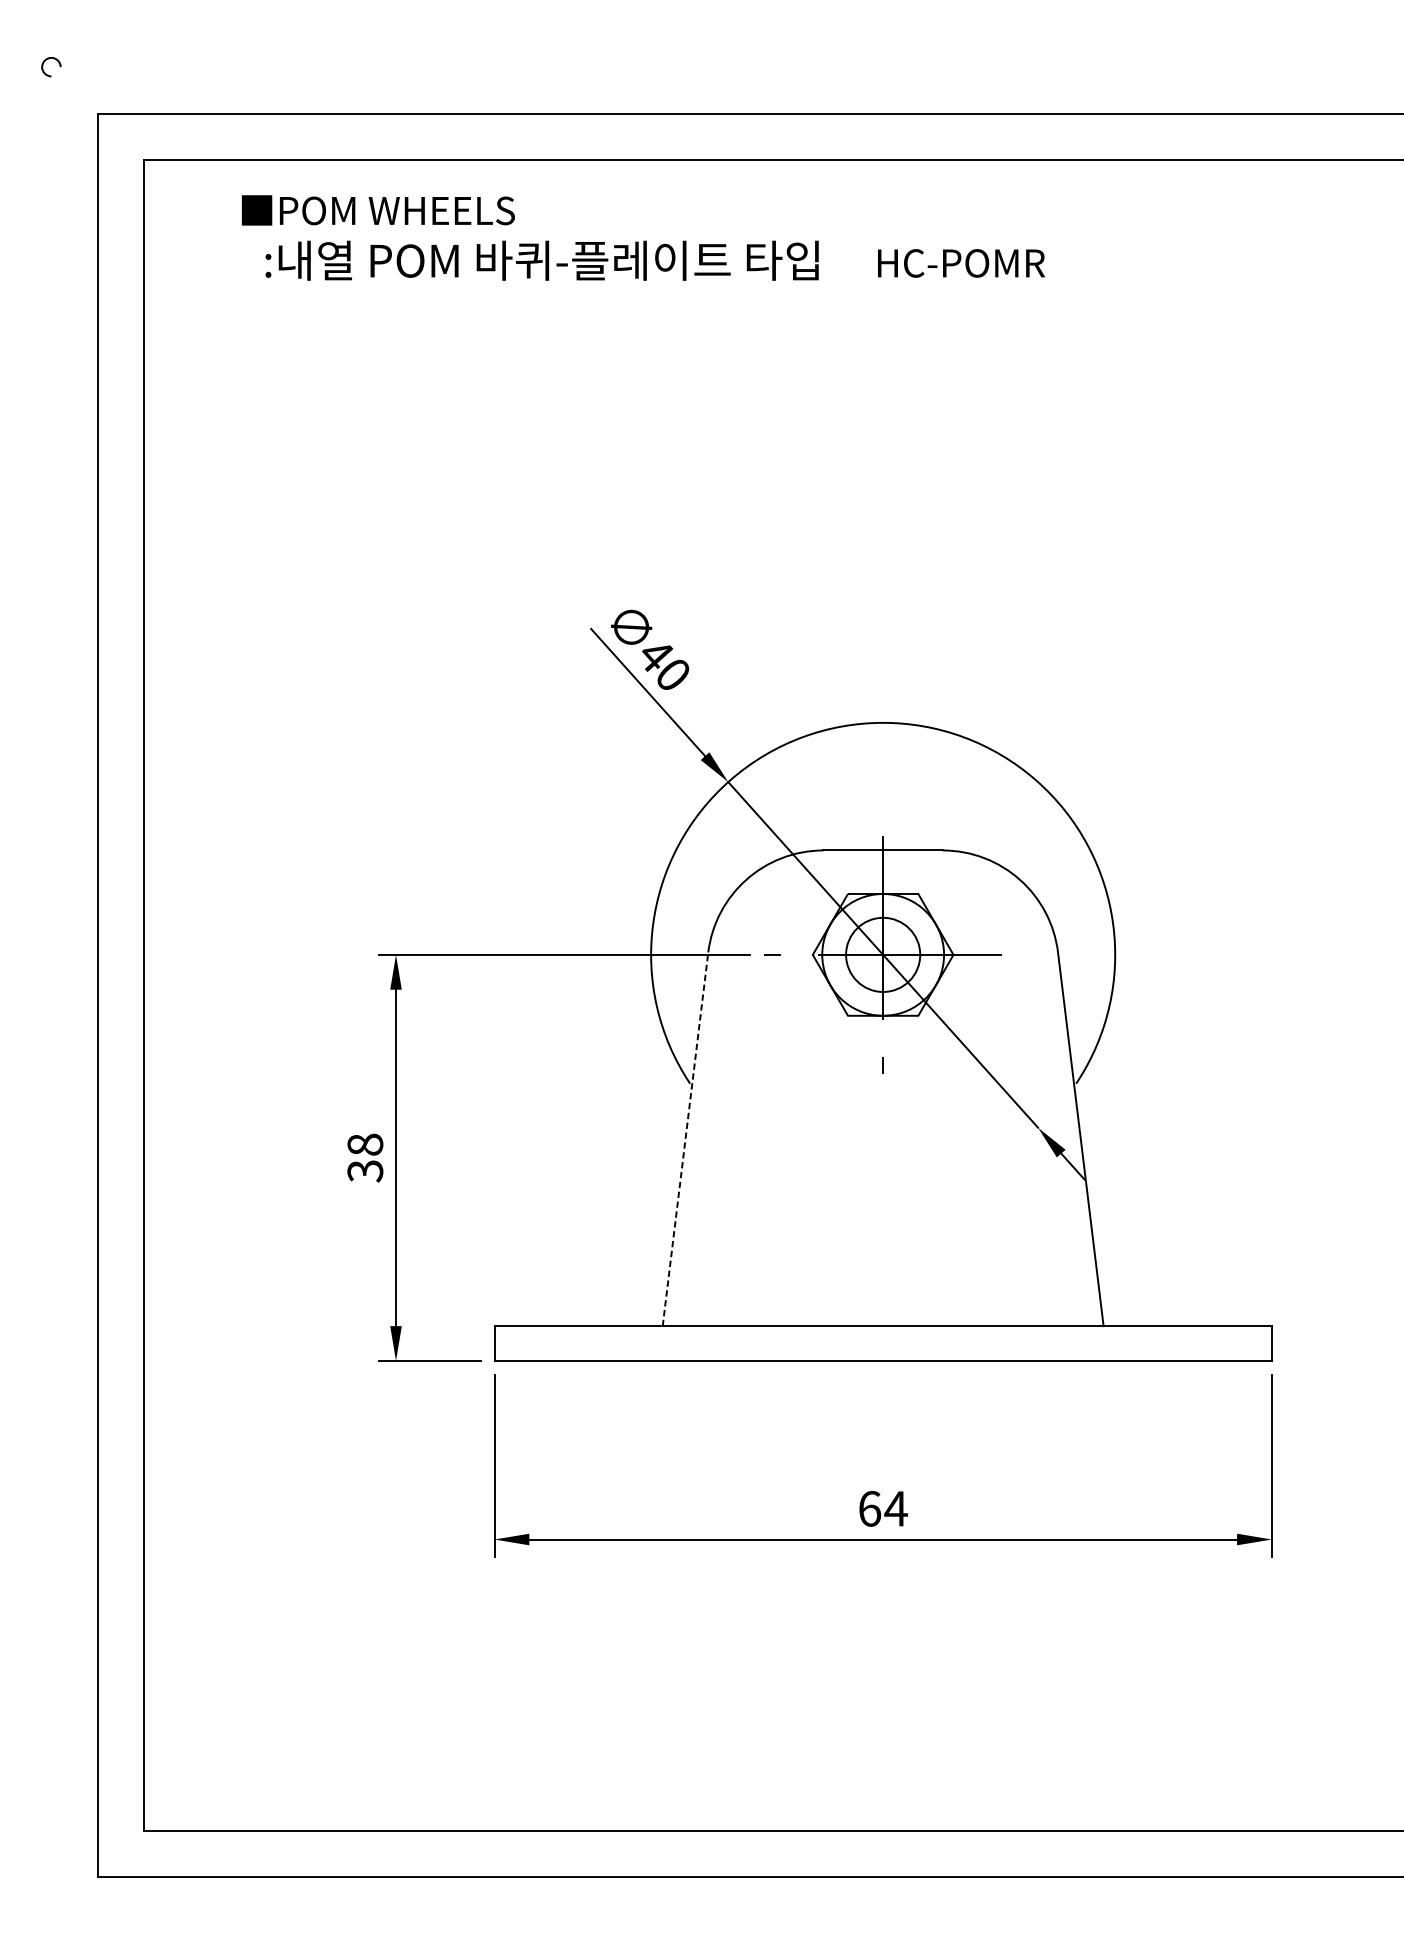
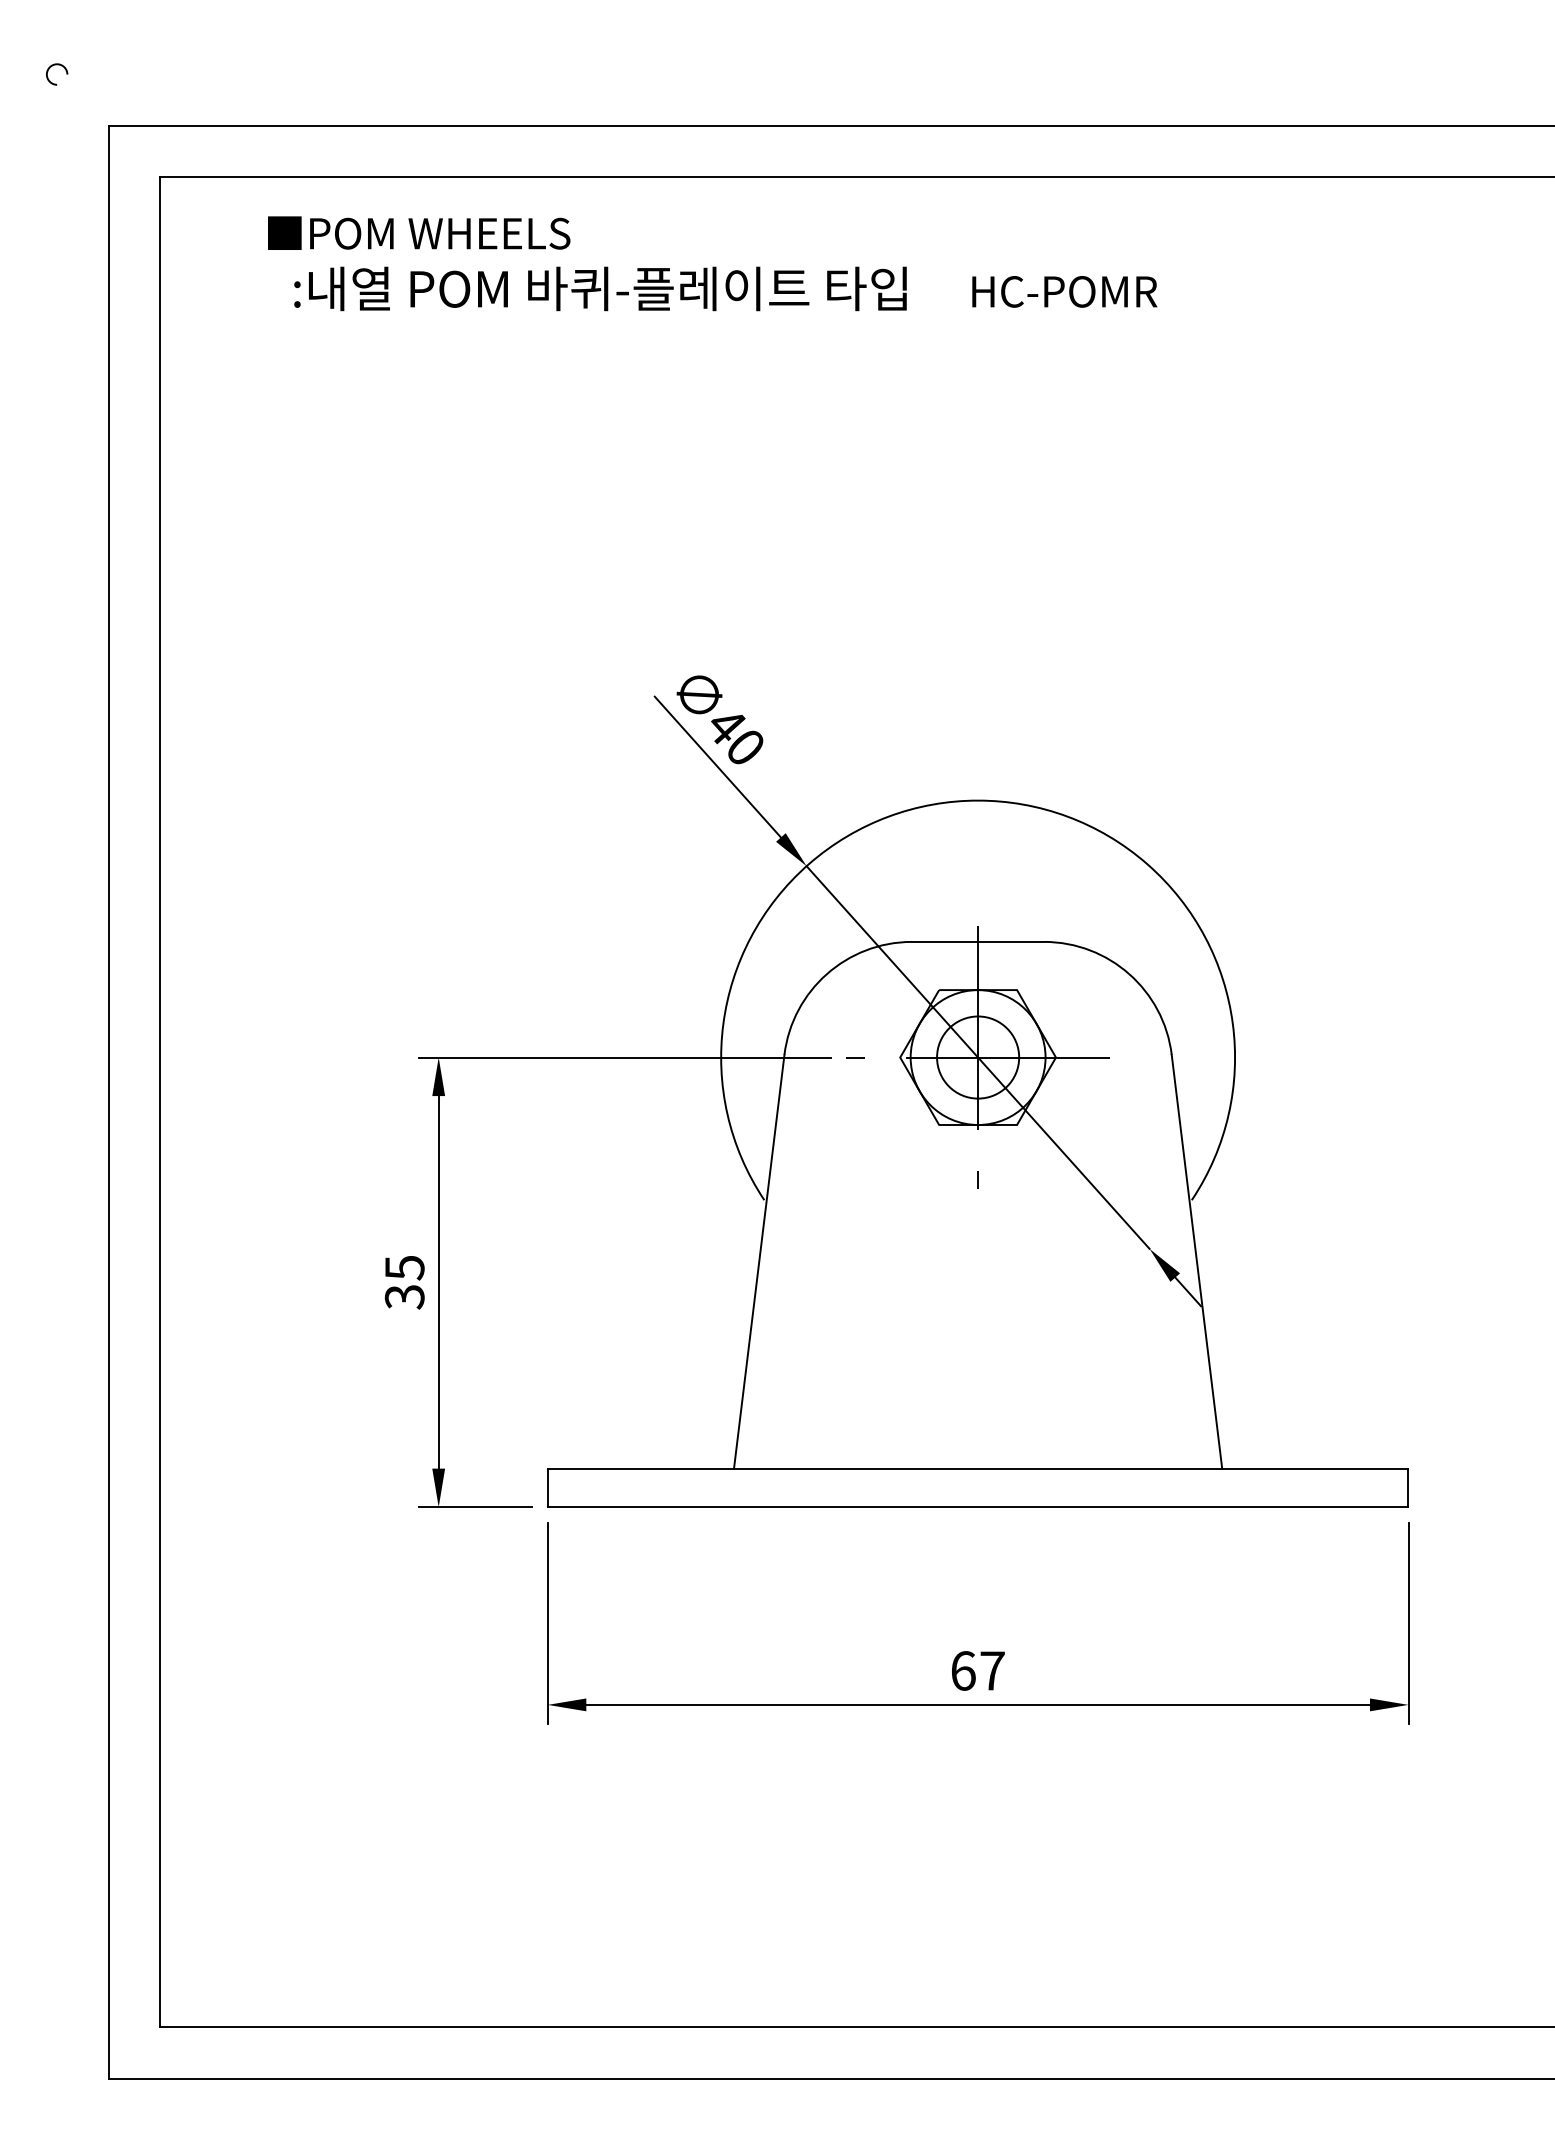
line: (685, 1139) -> (759, 1261), dashed -> solid
text: (365, 1144) -> (404, 1267), 38 -> 35
text: (896, 1508) -> (992, 1670), 64 -> 67

